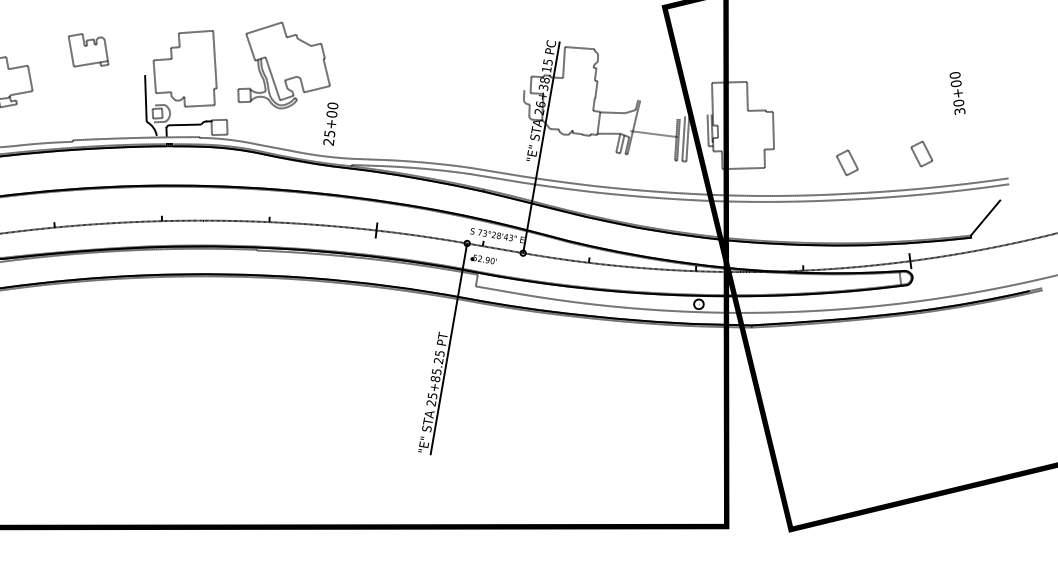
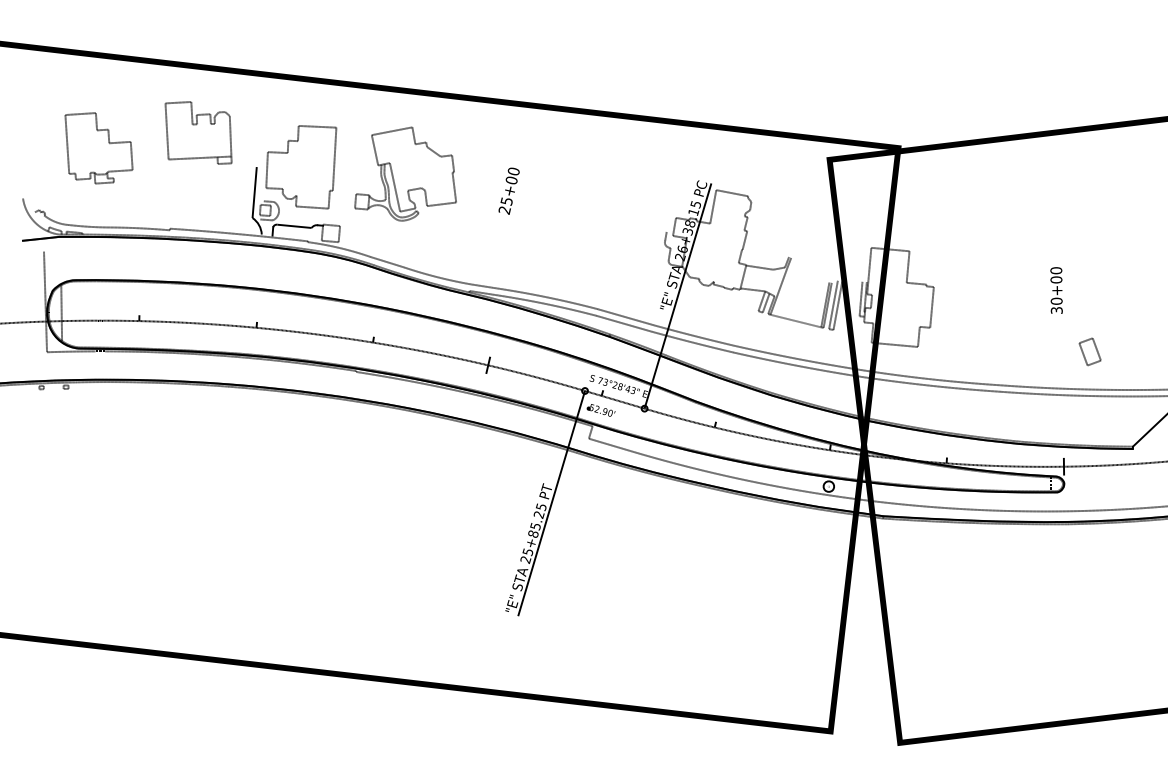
part: (88, 49) -> (198, 132), size x1.67
text: (957, 93) -> (1056, 290), moved
text: (330, 123) -> (508, 190), moved
line: (653, 133) -> (795, 320), moved
part: (846, 162) -> (1007, 351), removed

